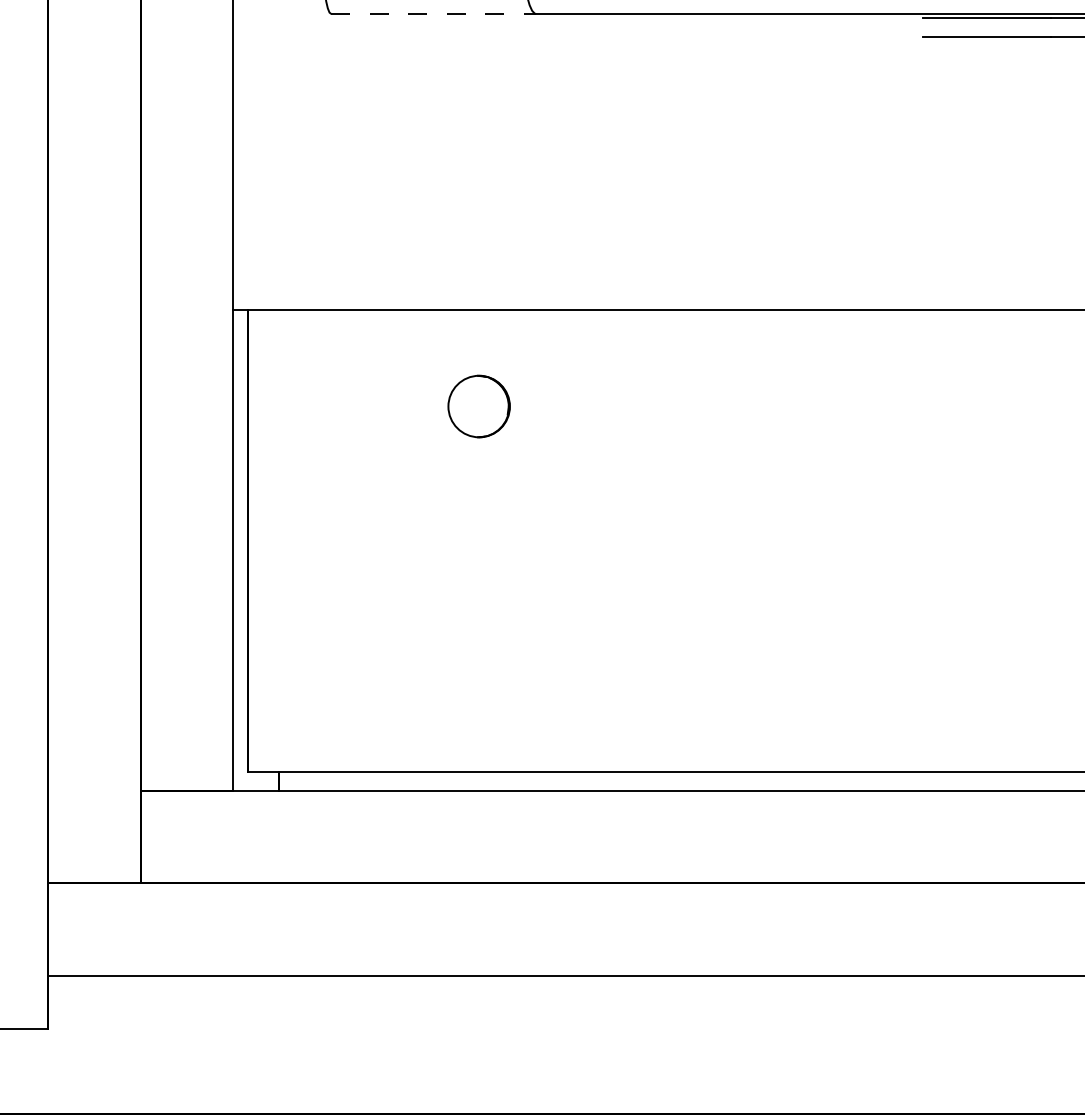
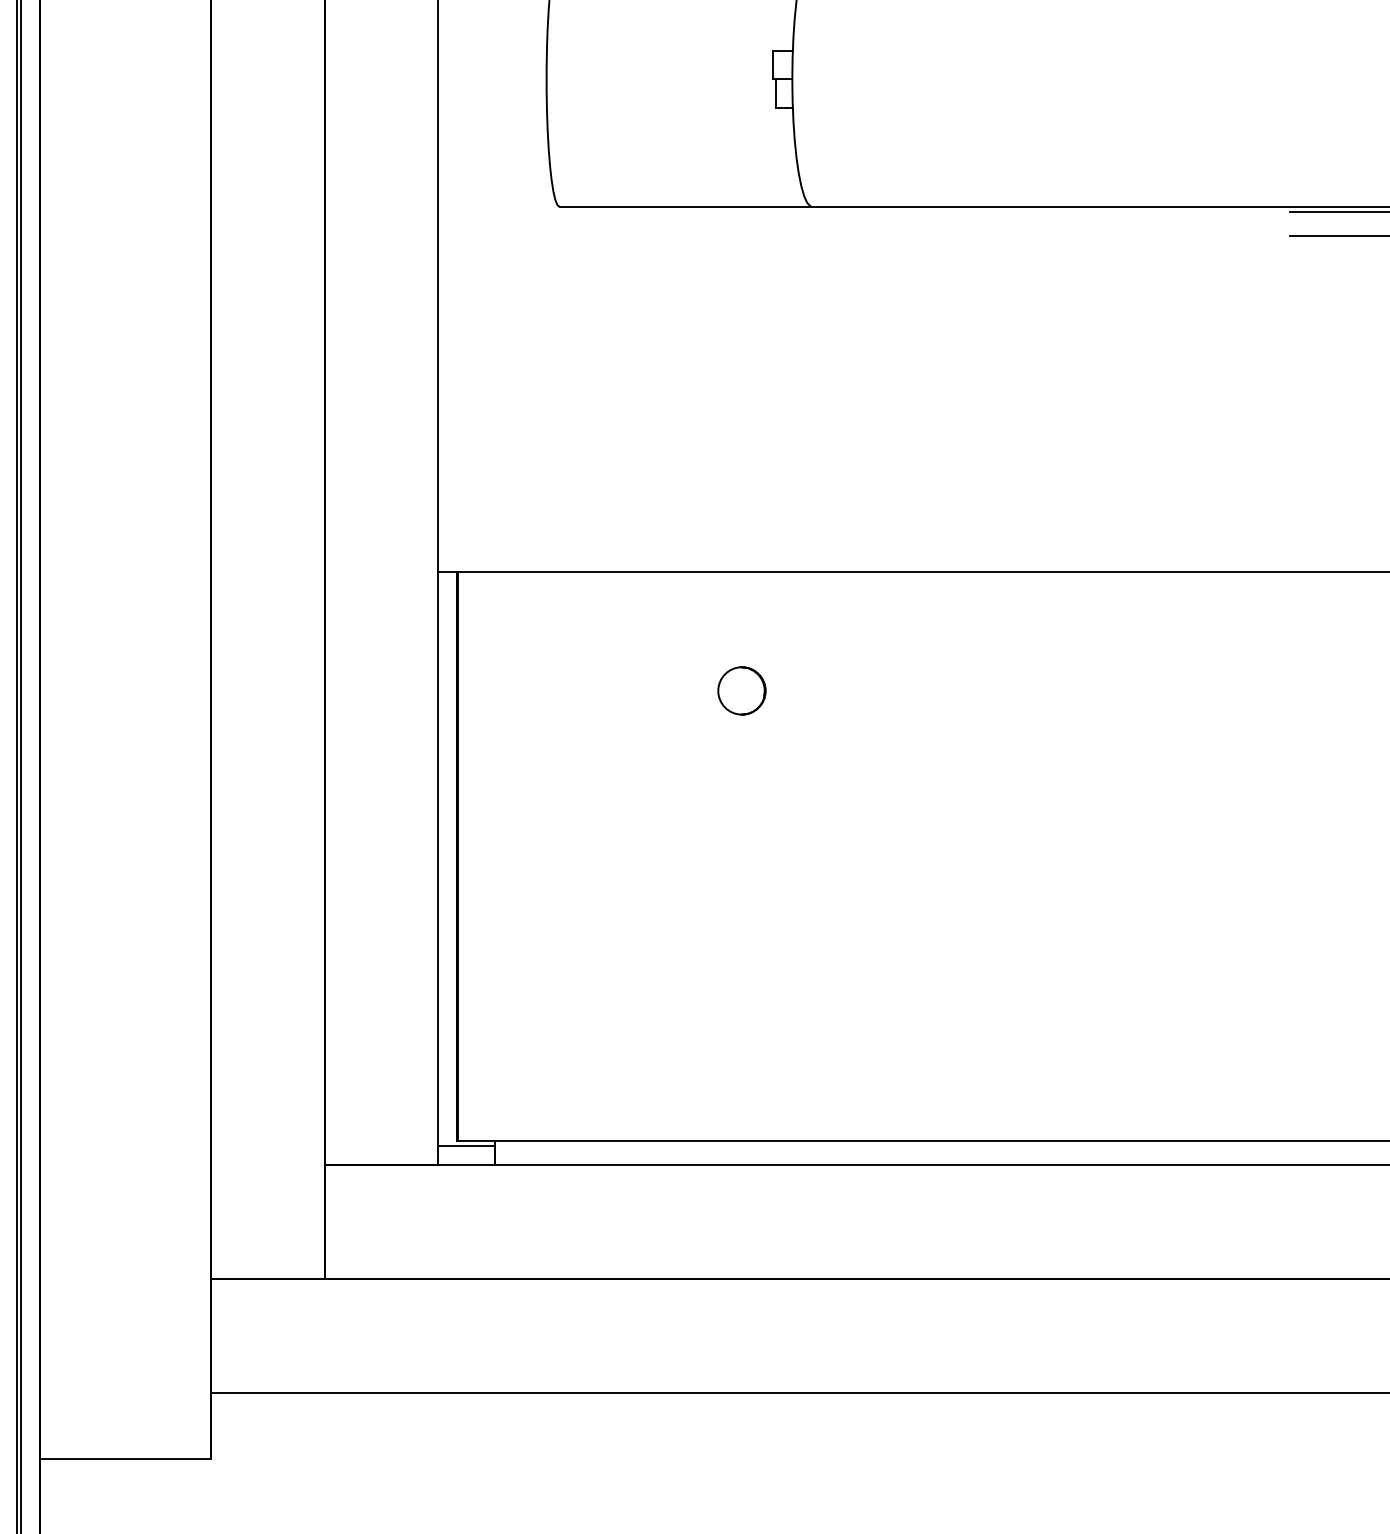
line: (434, 13) -> (686, 206), dashed -> solid
circle: (478, 406) -> (741, 690), size x0.62
line: (255, 776) -> (466, 1146), added

